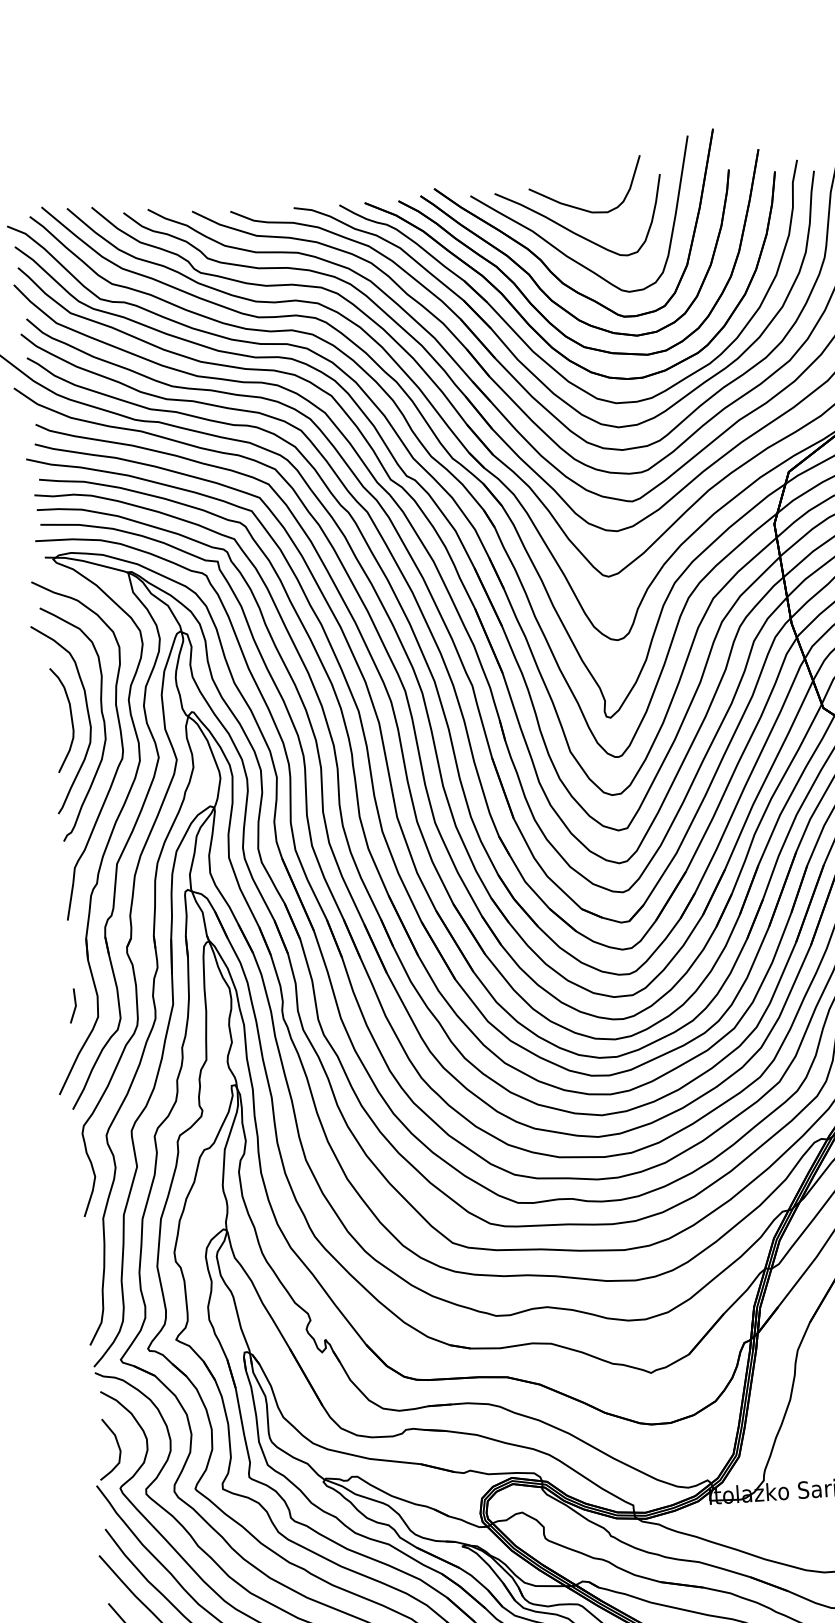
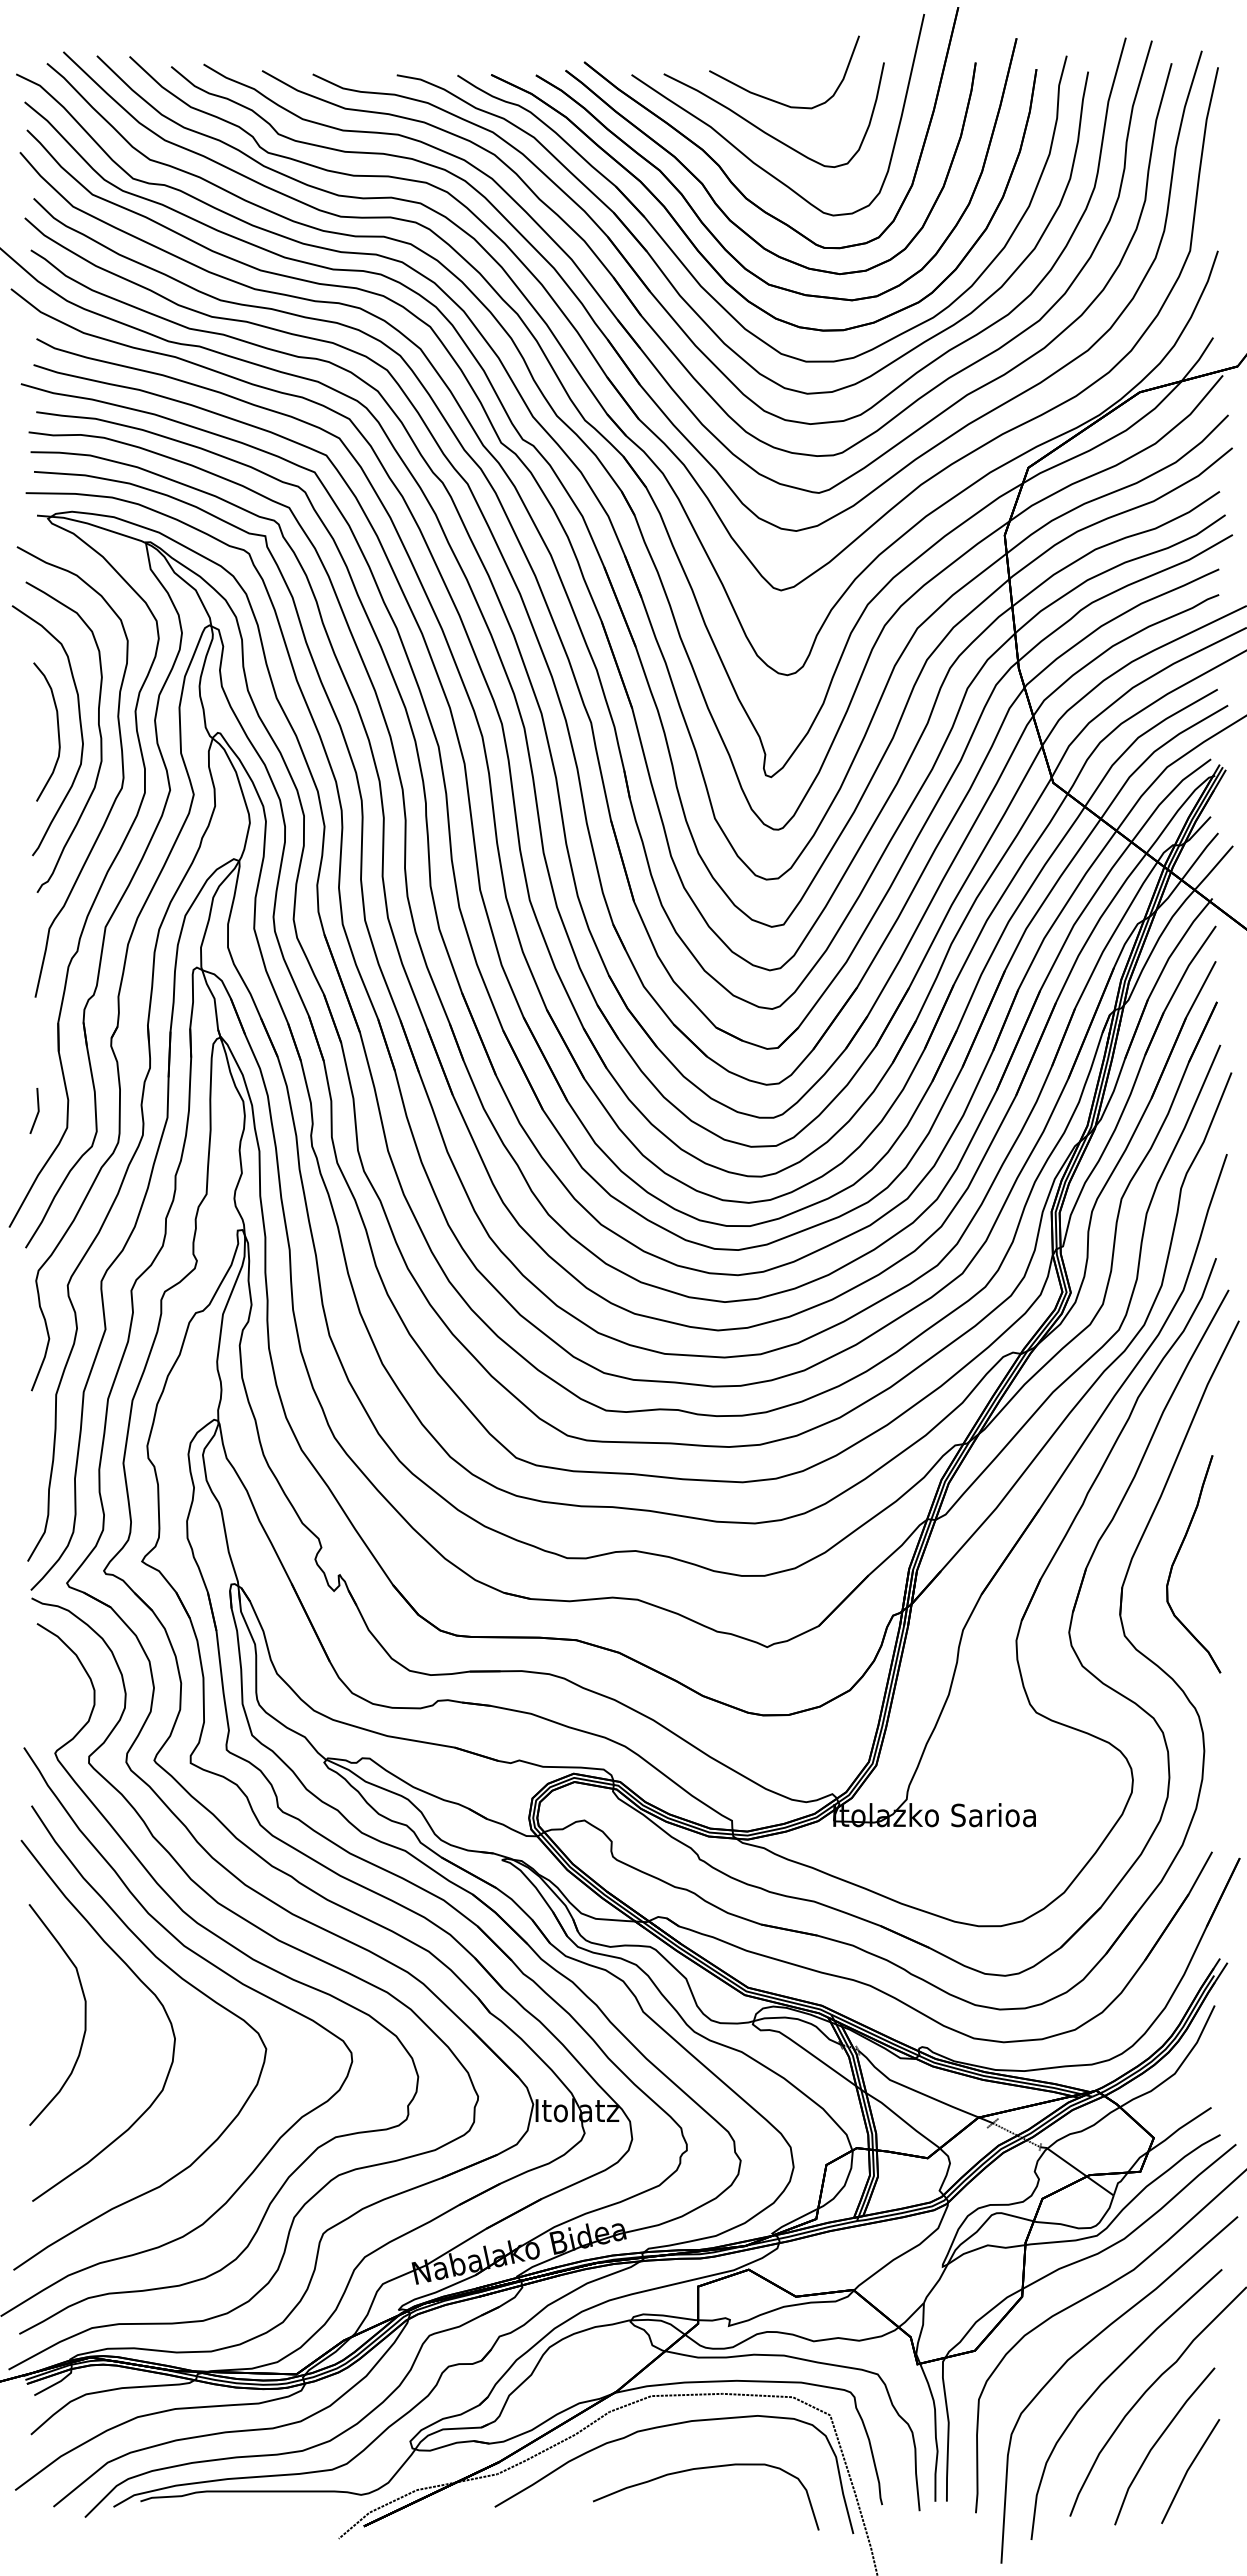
curve: (117, 1445) -> (55, 1696), removed

